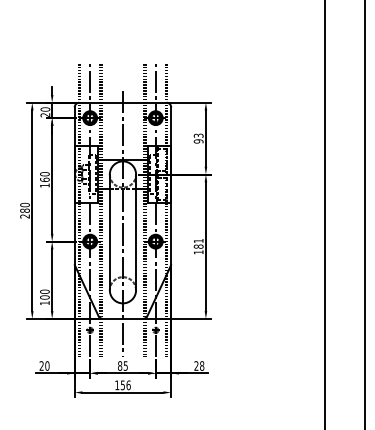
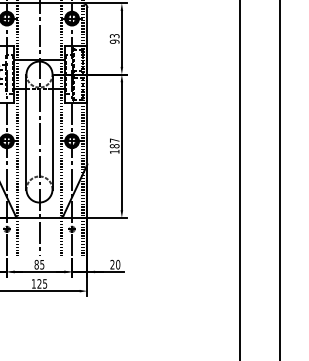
text: (198, 240) -> (114, 140), 181 -> 187
text: (202, 365) -> (118, 264), 28 -> 20
text: (125, 385) -> (42, 284), 156 -> 125

